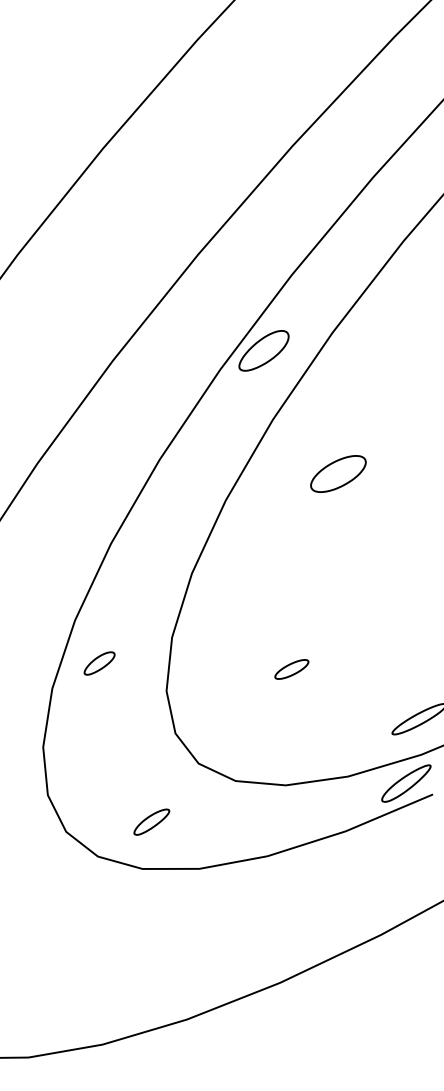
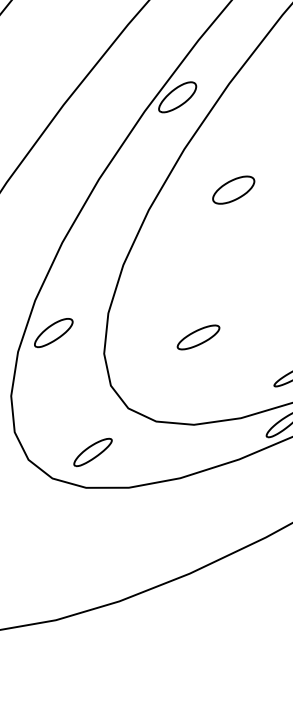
part: (99, 663) -> (53, 332), size x1.67
part: (291, 669) -> (198, 337), size x1.67
part: (151, 822) -> (92, 452), size x1.43

